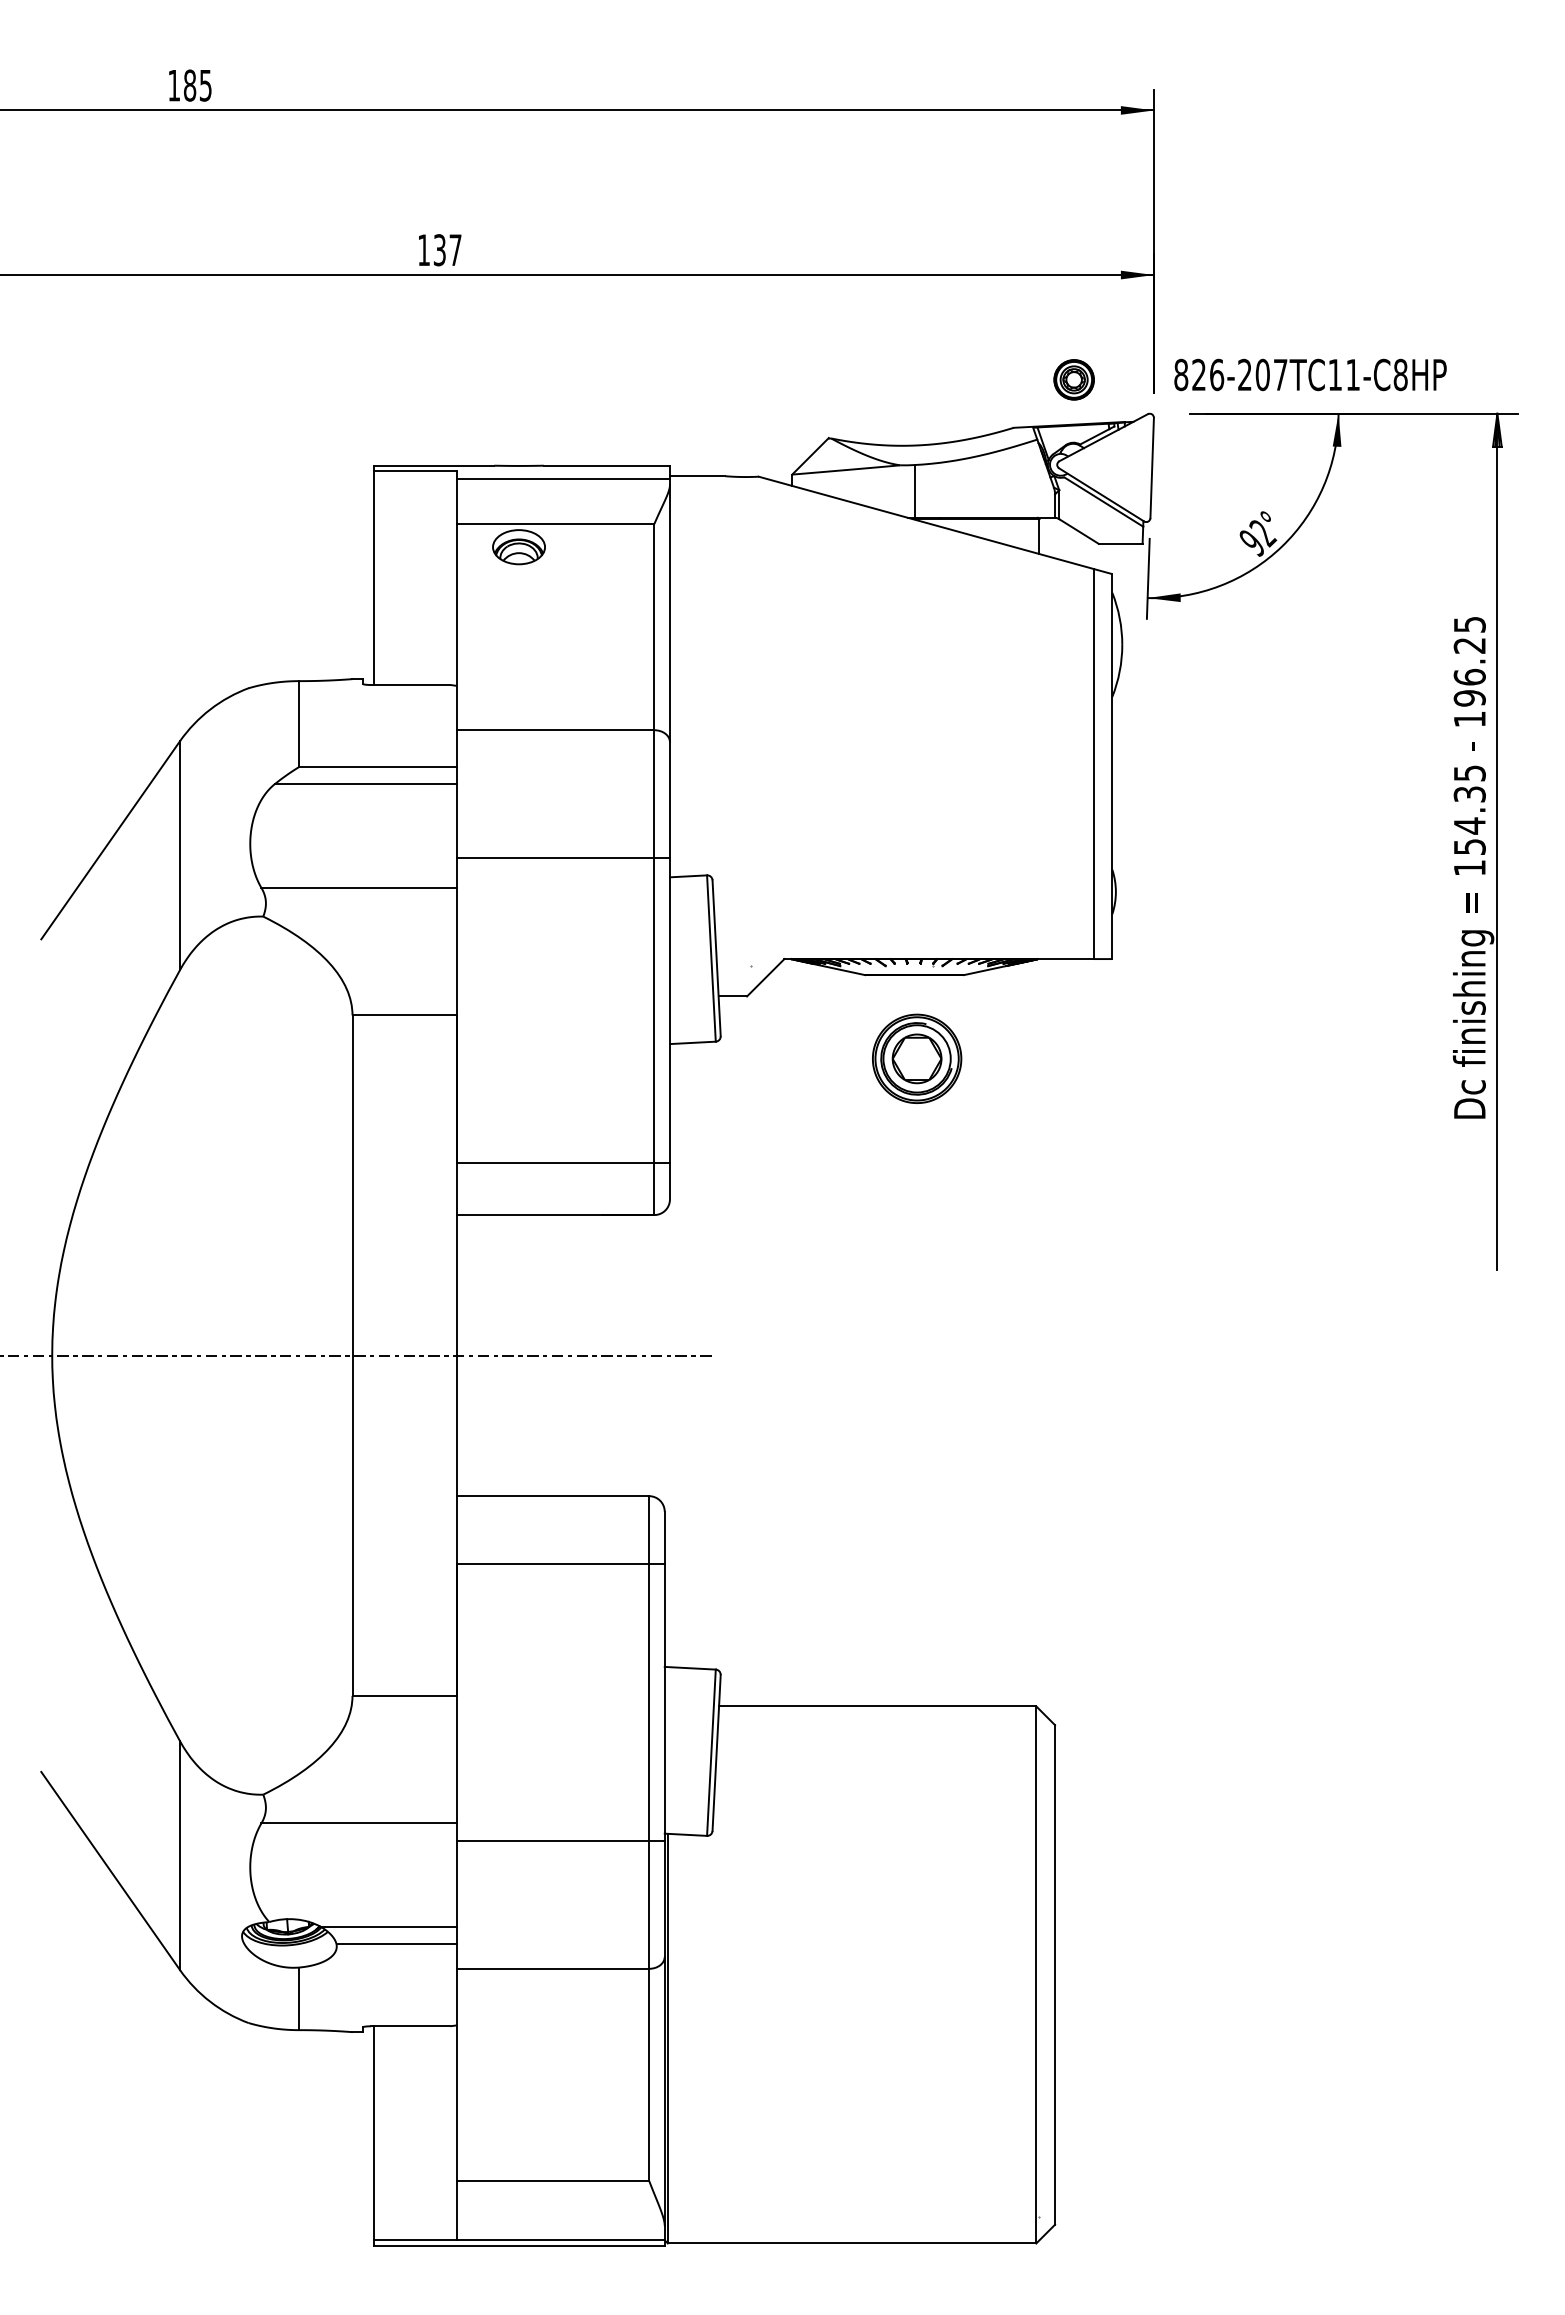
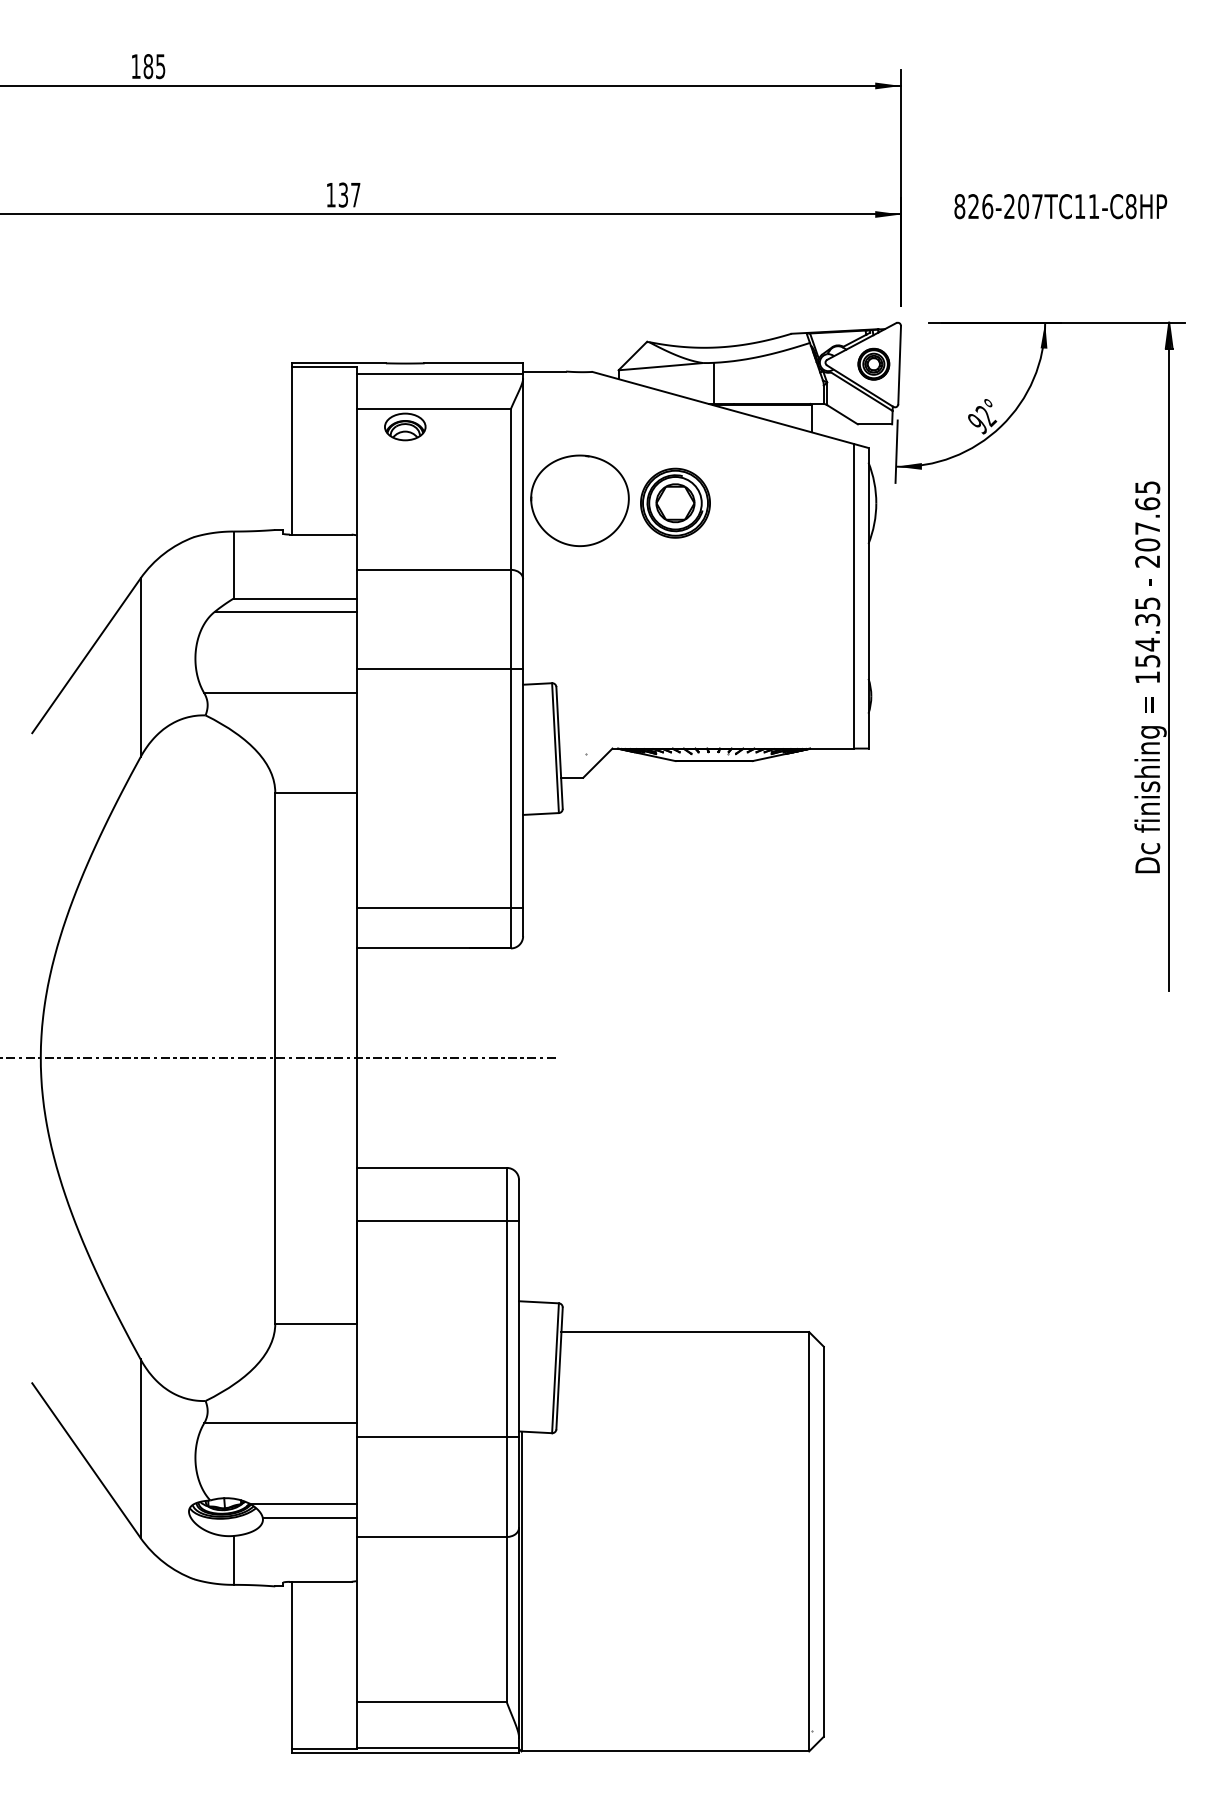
text: (1310, 374) -> (1060, 206), moved
part: (1073, 379) -> (873, 363), moved
part: (742, 641) -> (579, 500), added
text: (1469, 682) -> (1147, 532), 196.25 -> 207.65
part: (917, 1058) -> (675, 502), moved

